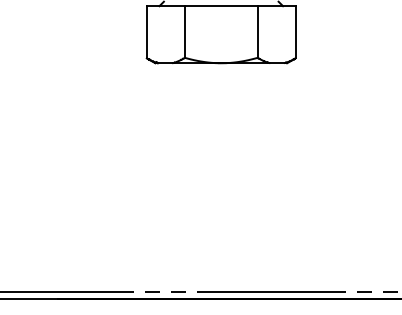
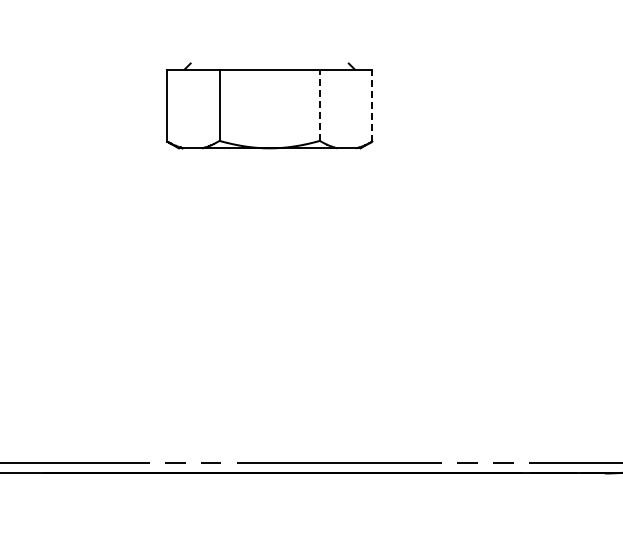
line: (257, 32) -> (319, 105), solid -> dashed
line: (295, 32) -> (372, 105), solid -> dashed

